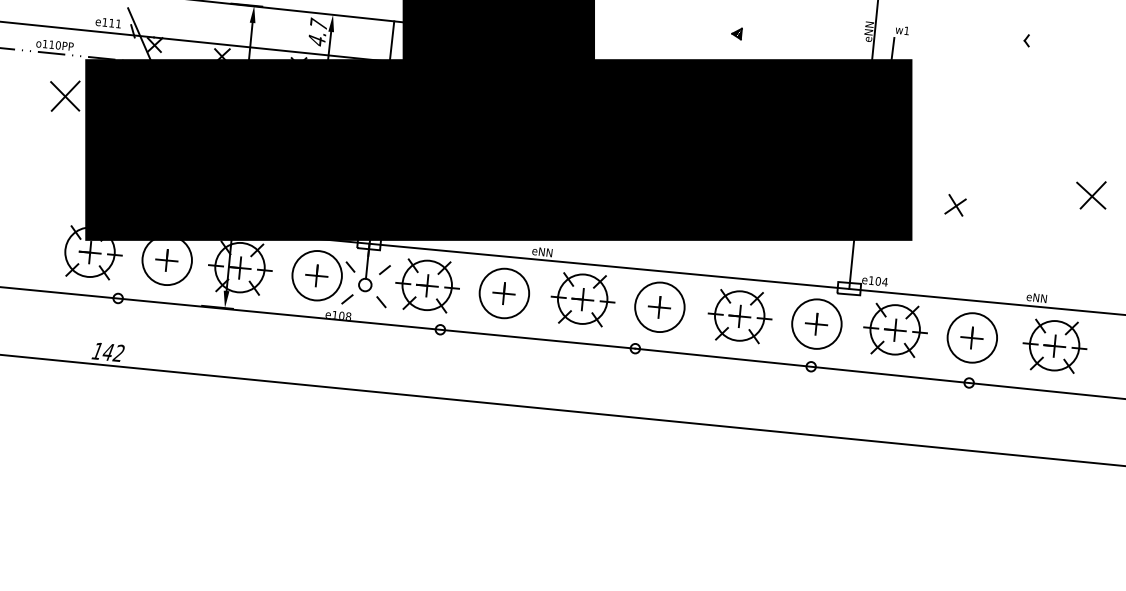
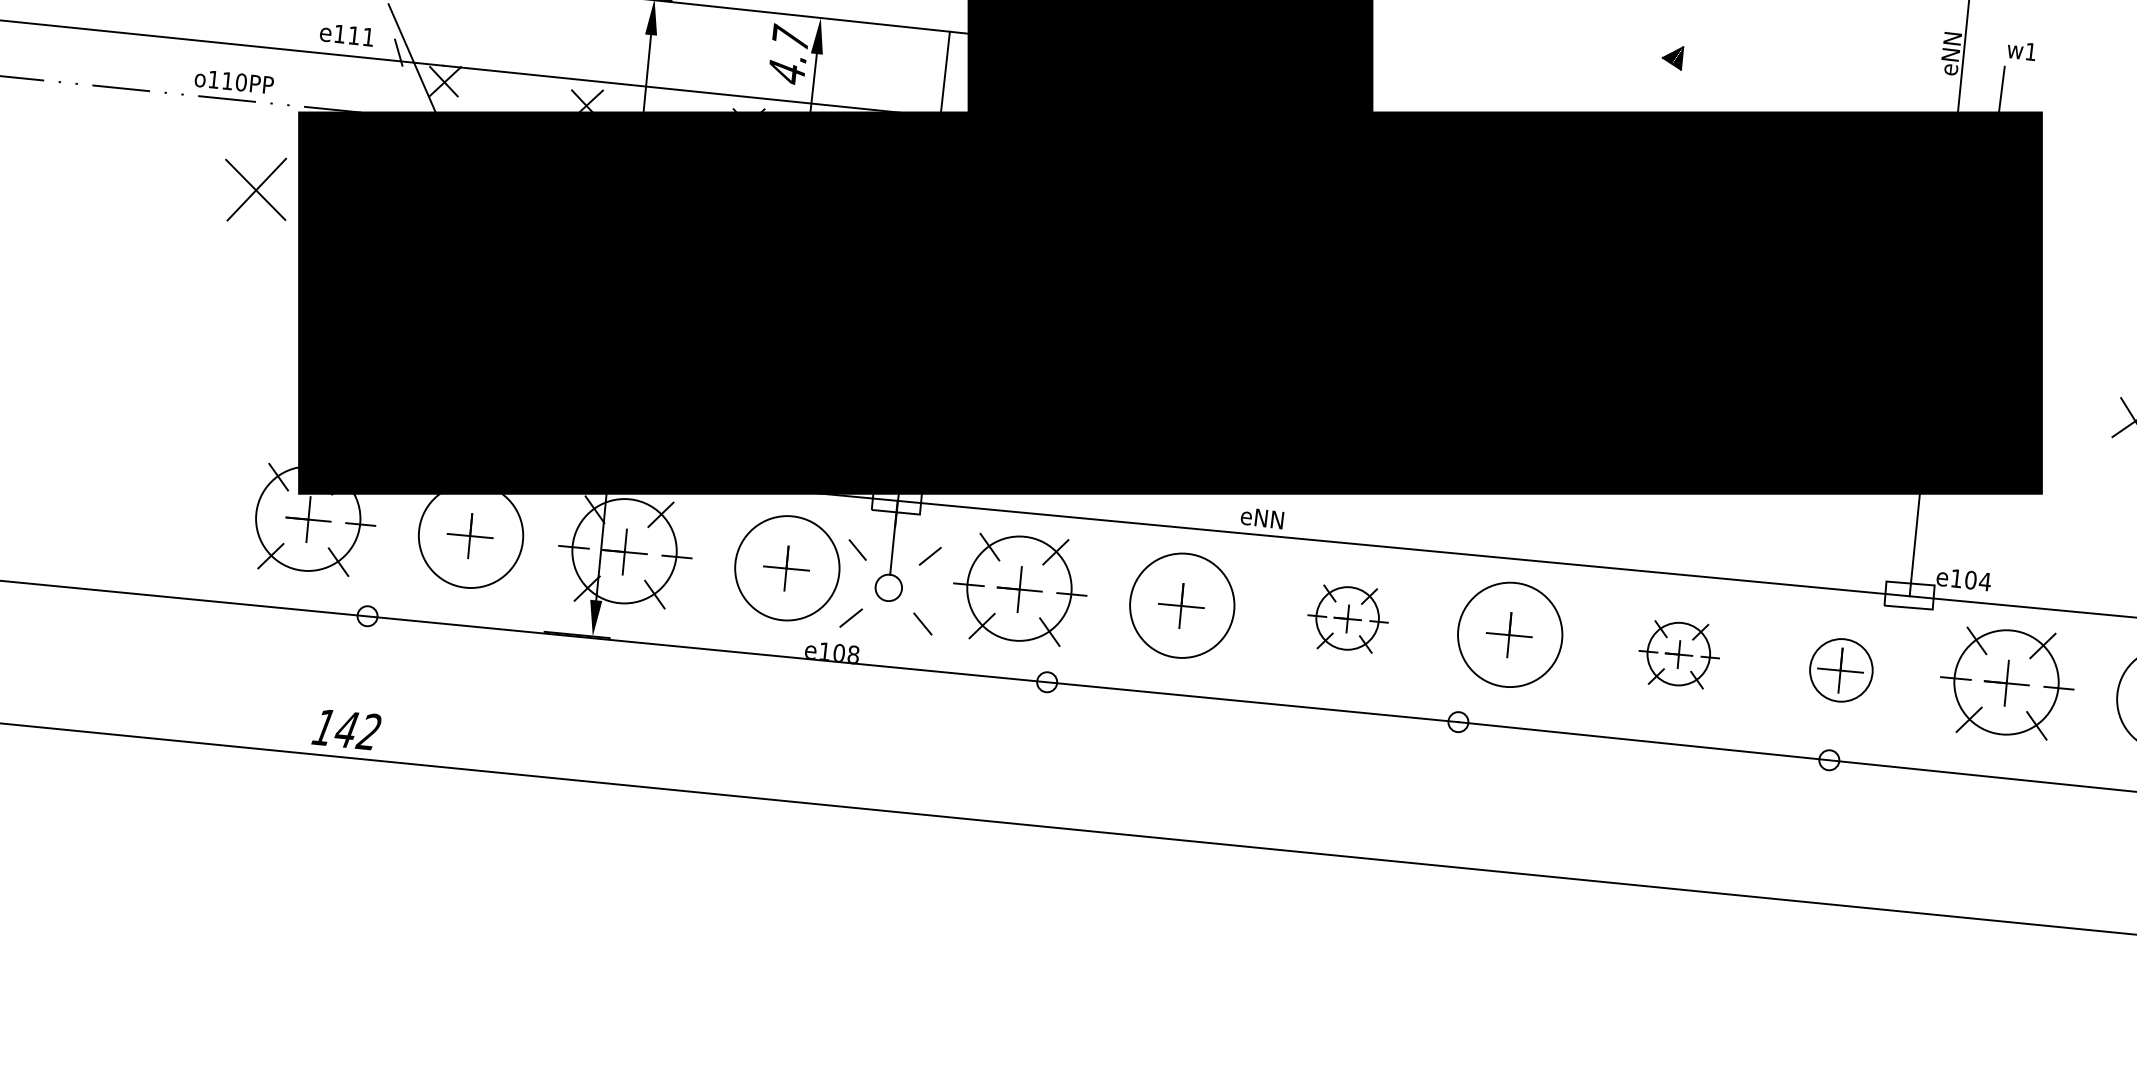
part: (582, 299) -> (1346, 618), size x0.6
part: (739, 316) -> (1678, 654), size x0.6
circle: (816, 323) -> (1840, 669), size x0.6

